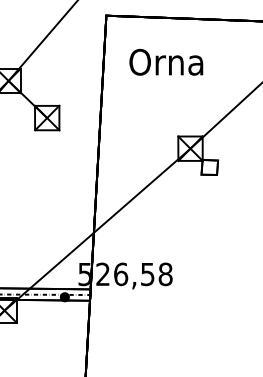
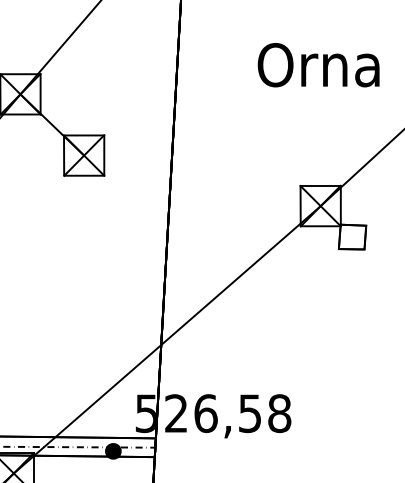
text: (166, 61) -> (319, 63), moved

